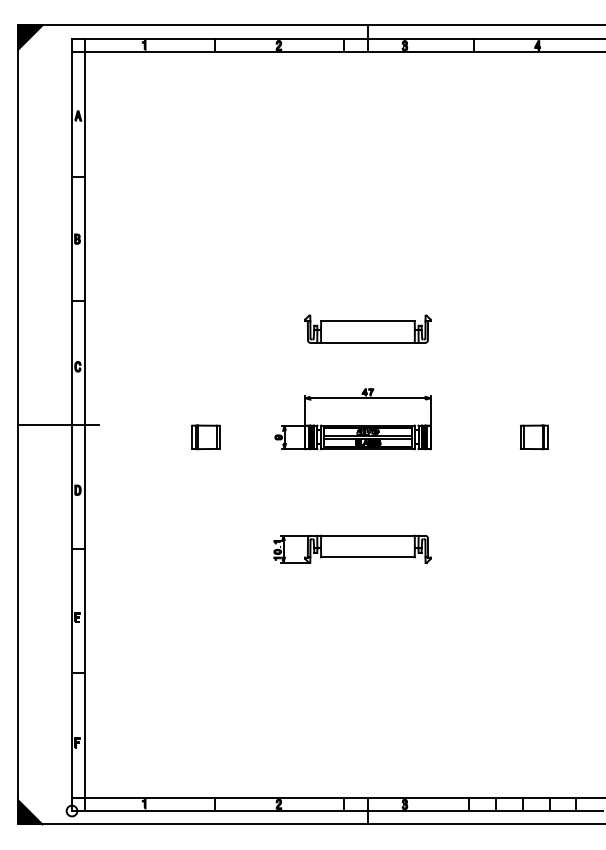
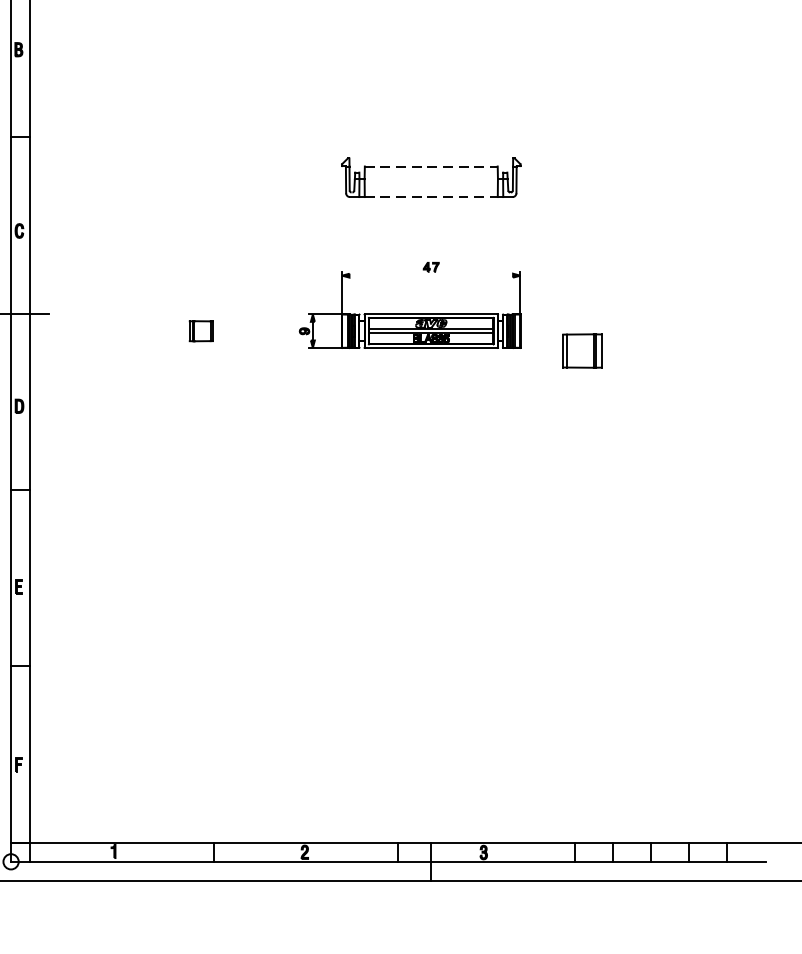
line: (367, 321) -> (430, 166), solid -> dashed
line: (367, 342) -> (430, 196), solid -> dashed
line: (367, 398) -> (430, 275), removed
part: (205, 437) -> (200, 331), size x0.6
part: (534, 437) -> (582, 351), moved
part: (352, 548) -> (409, 488), removed

